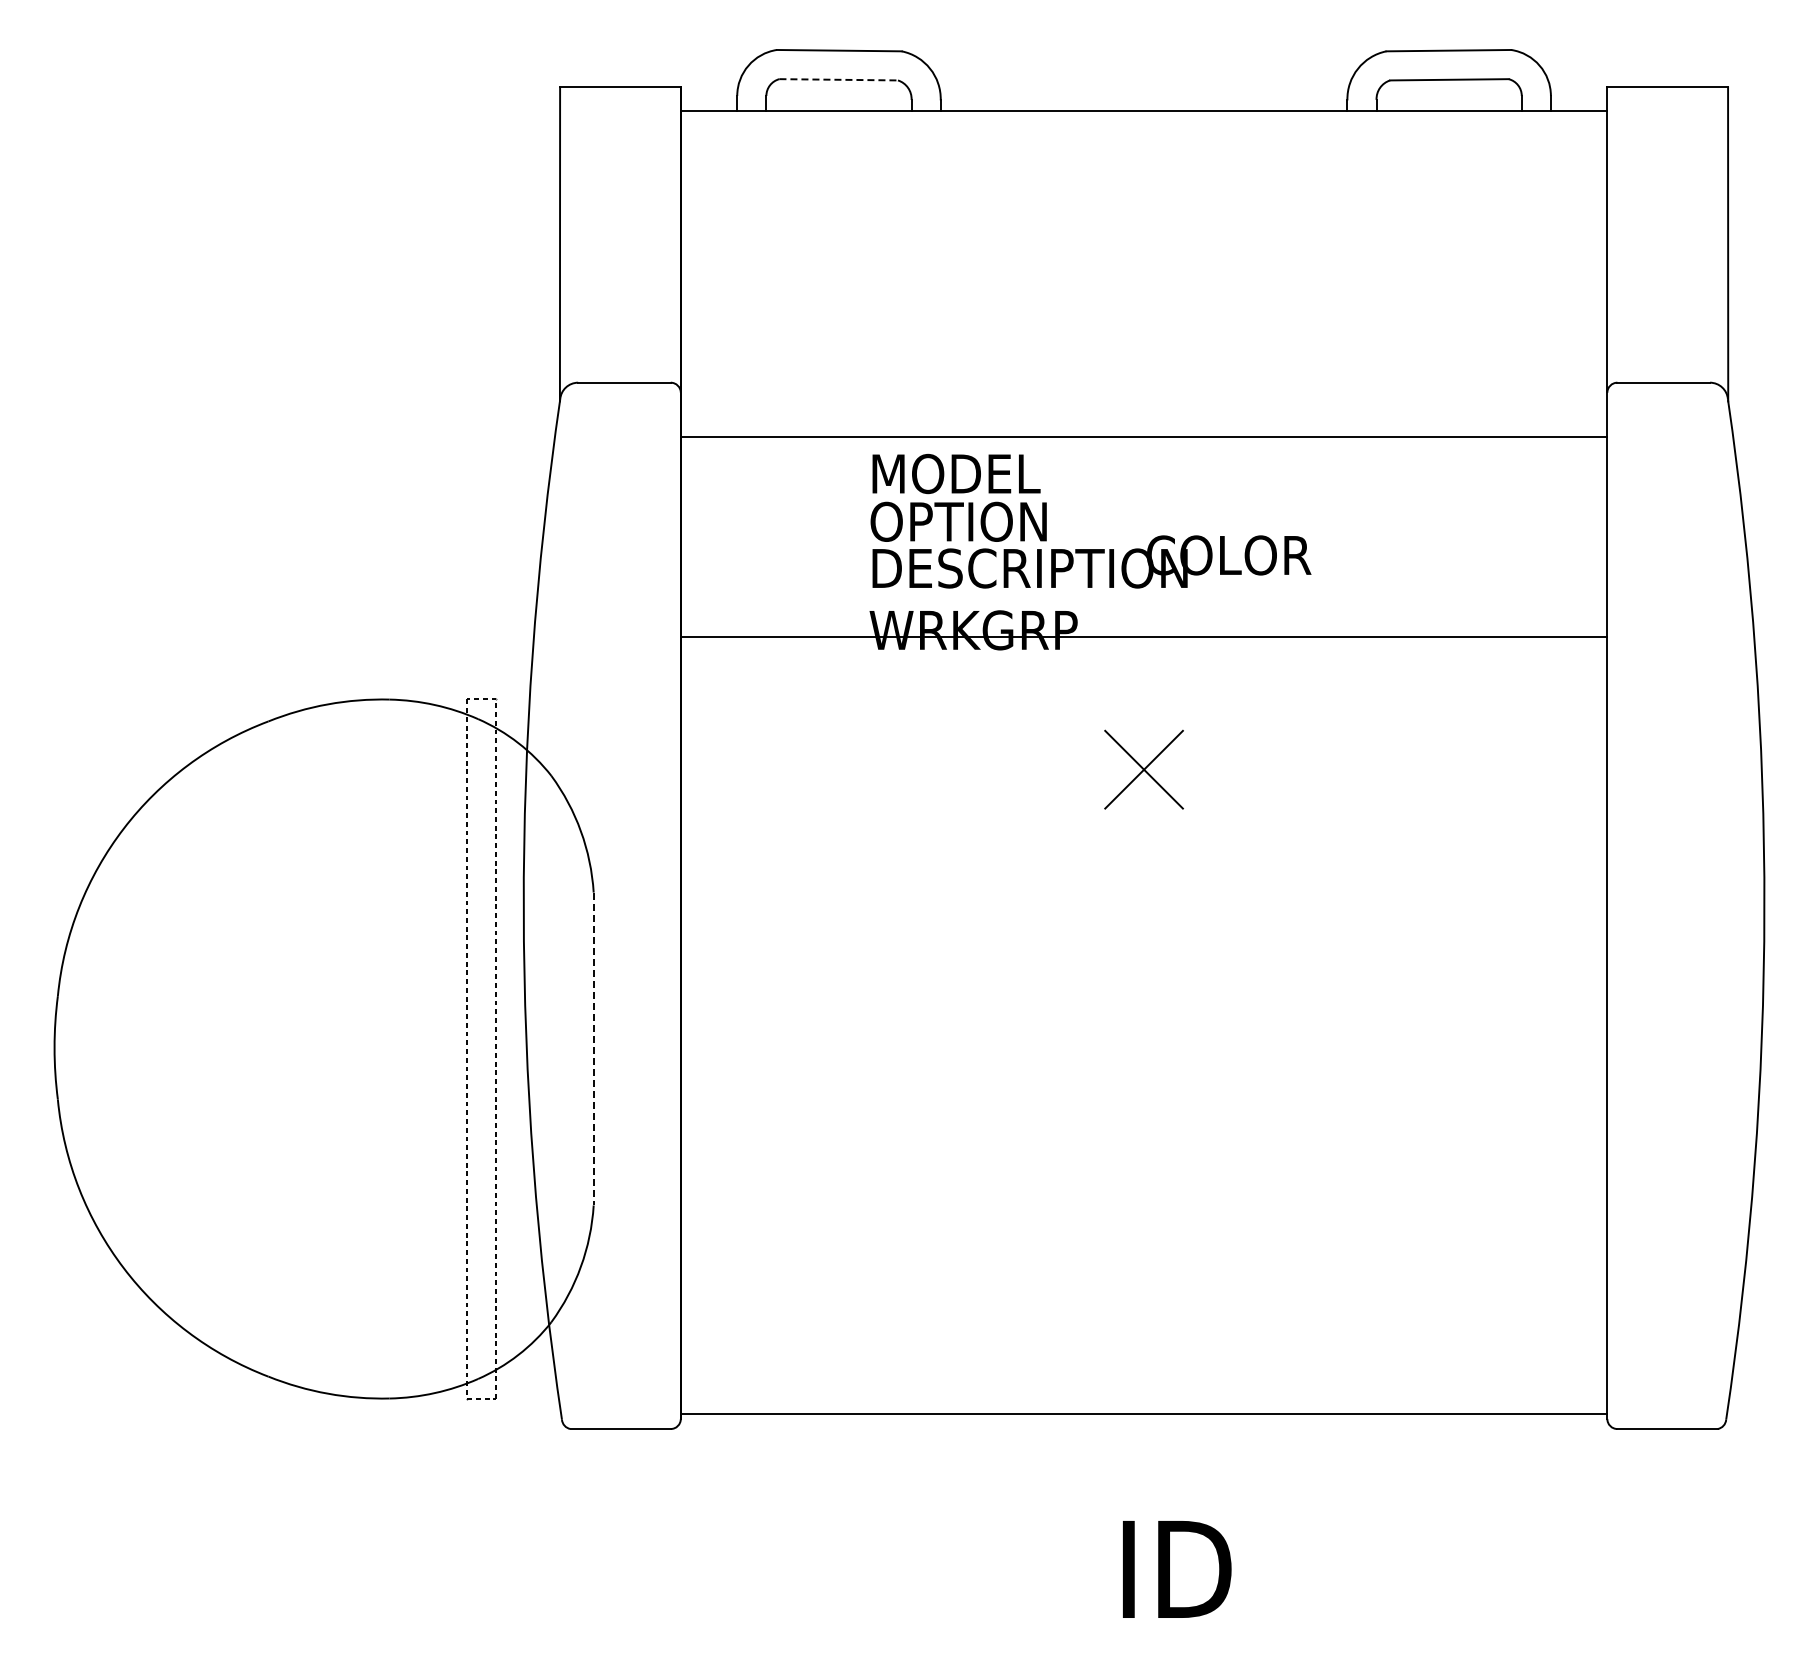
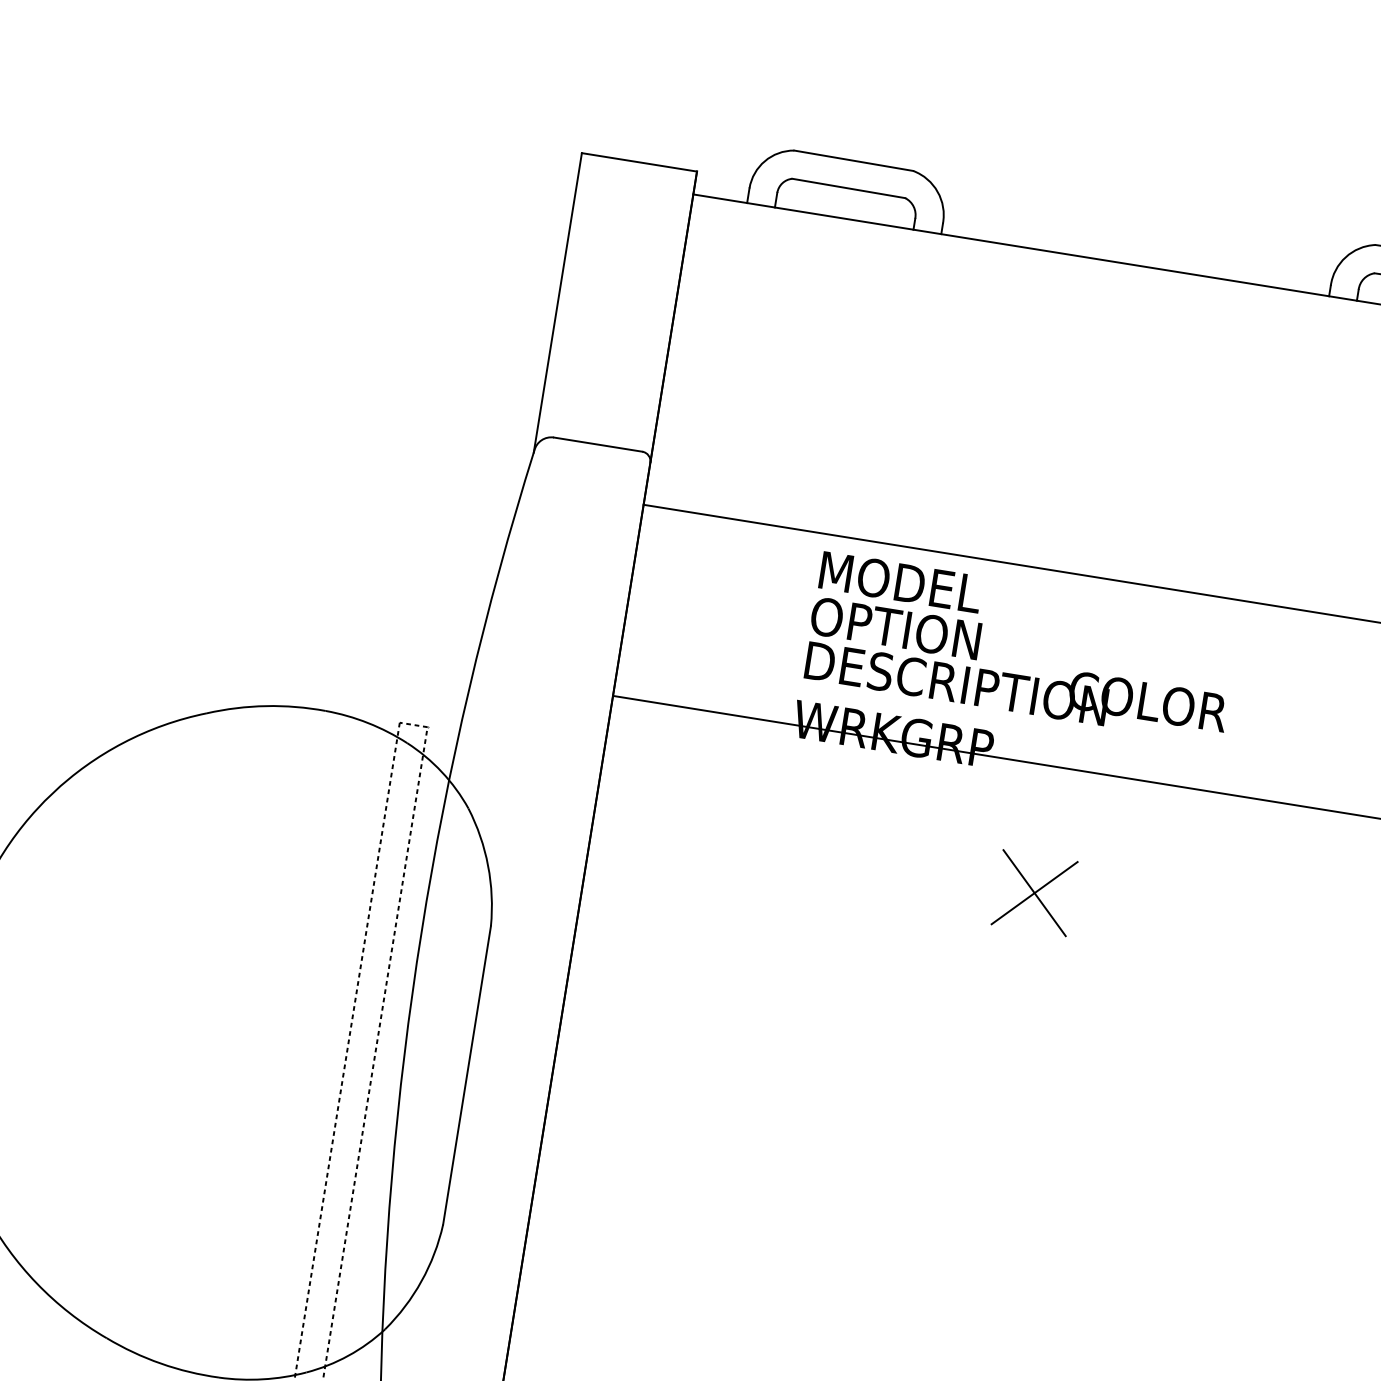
line: (839, 79) -> (849, 188), dashed -> solid
line: (593, 1049) -> (466, 1075), dashed -> solid

